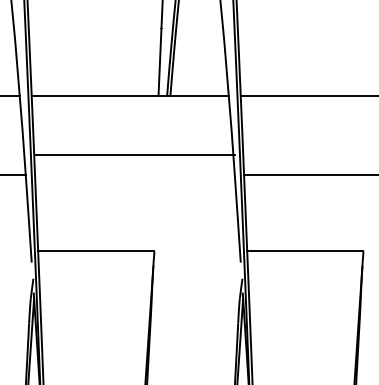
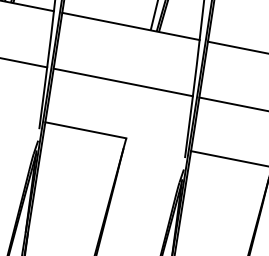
line: (134, 155) -> (122, 82), moved

